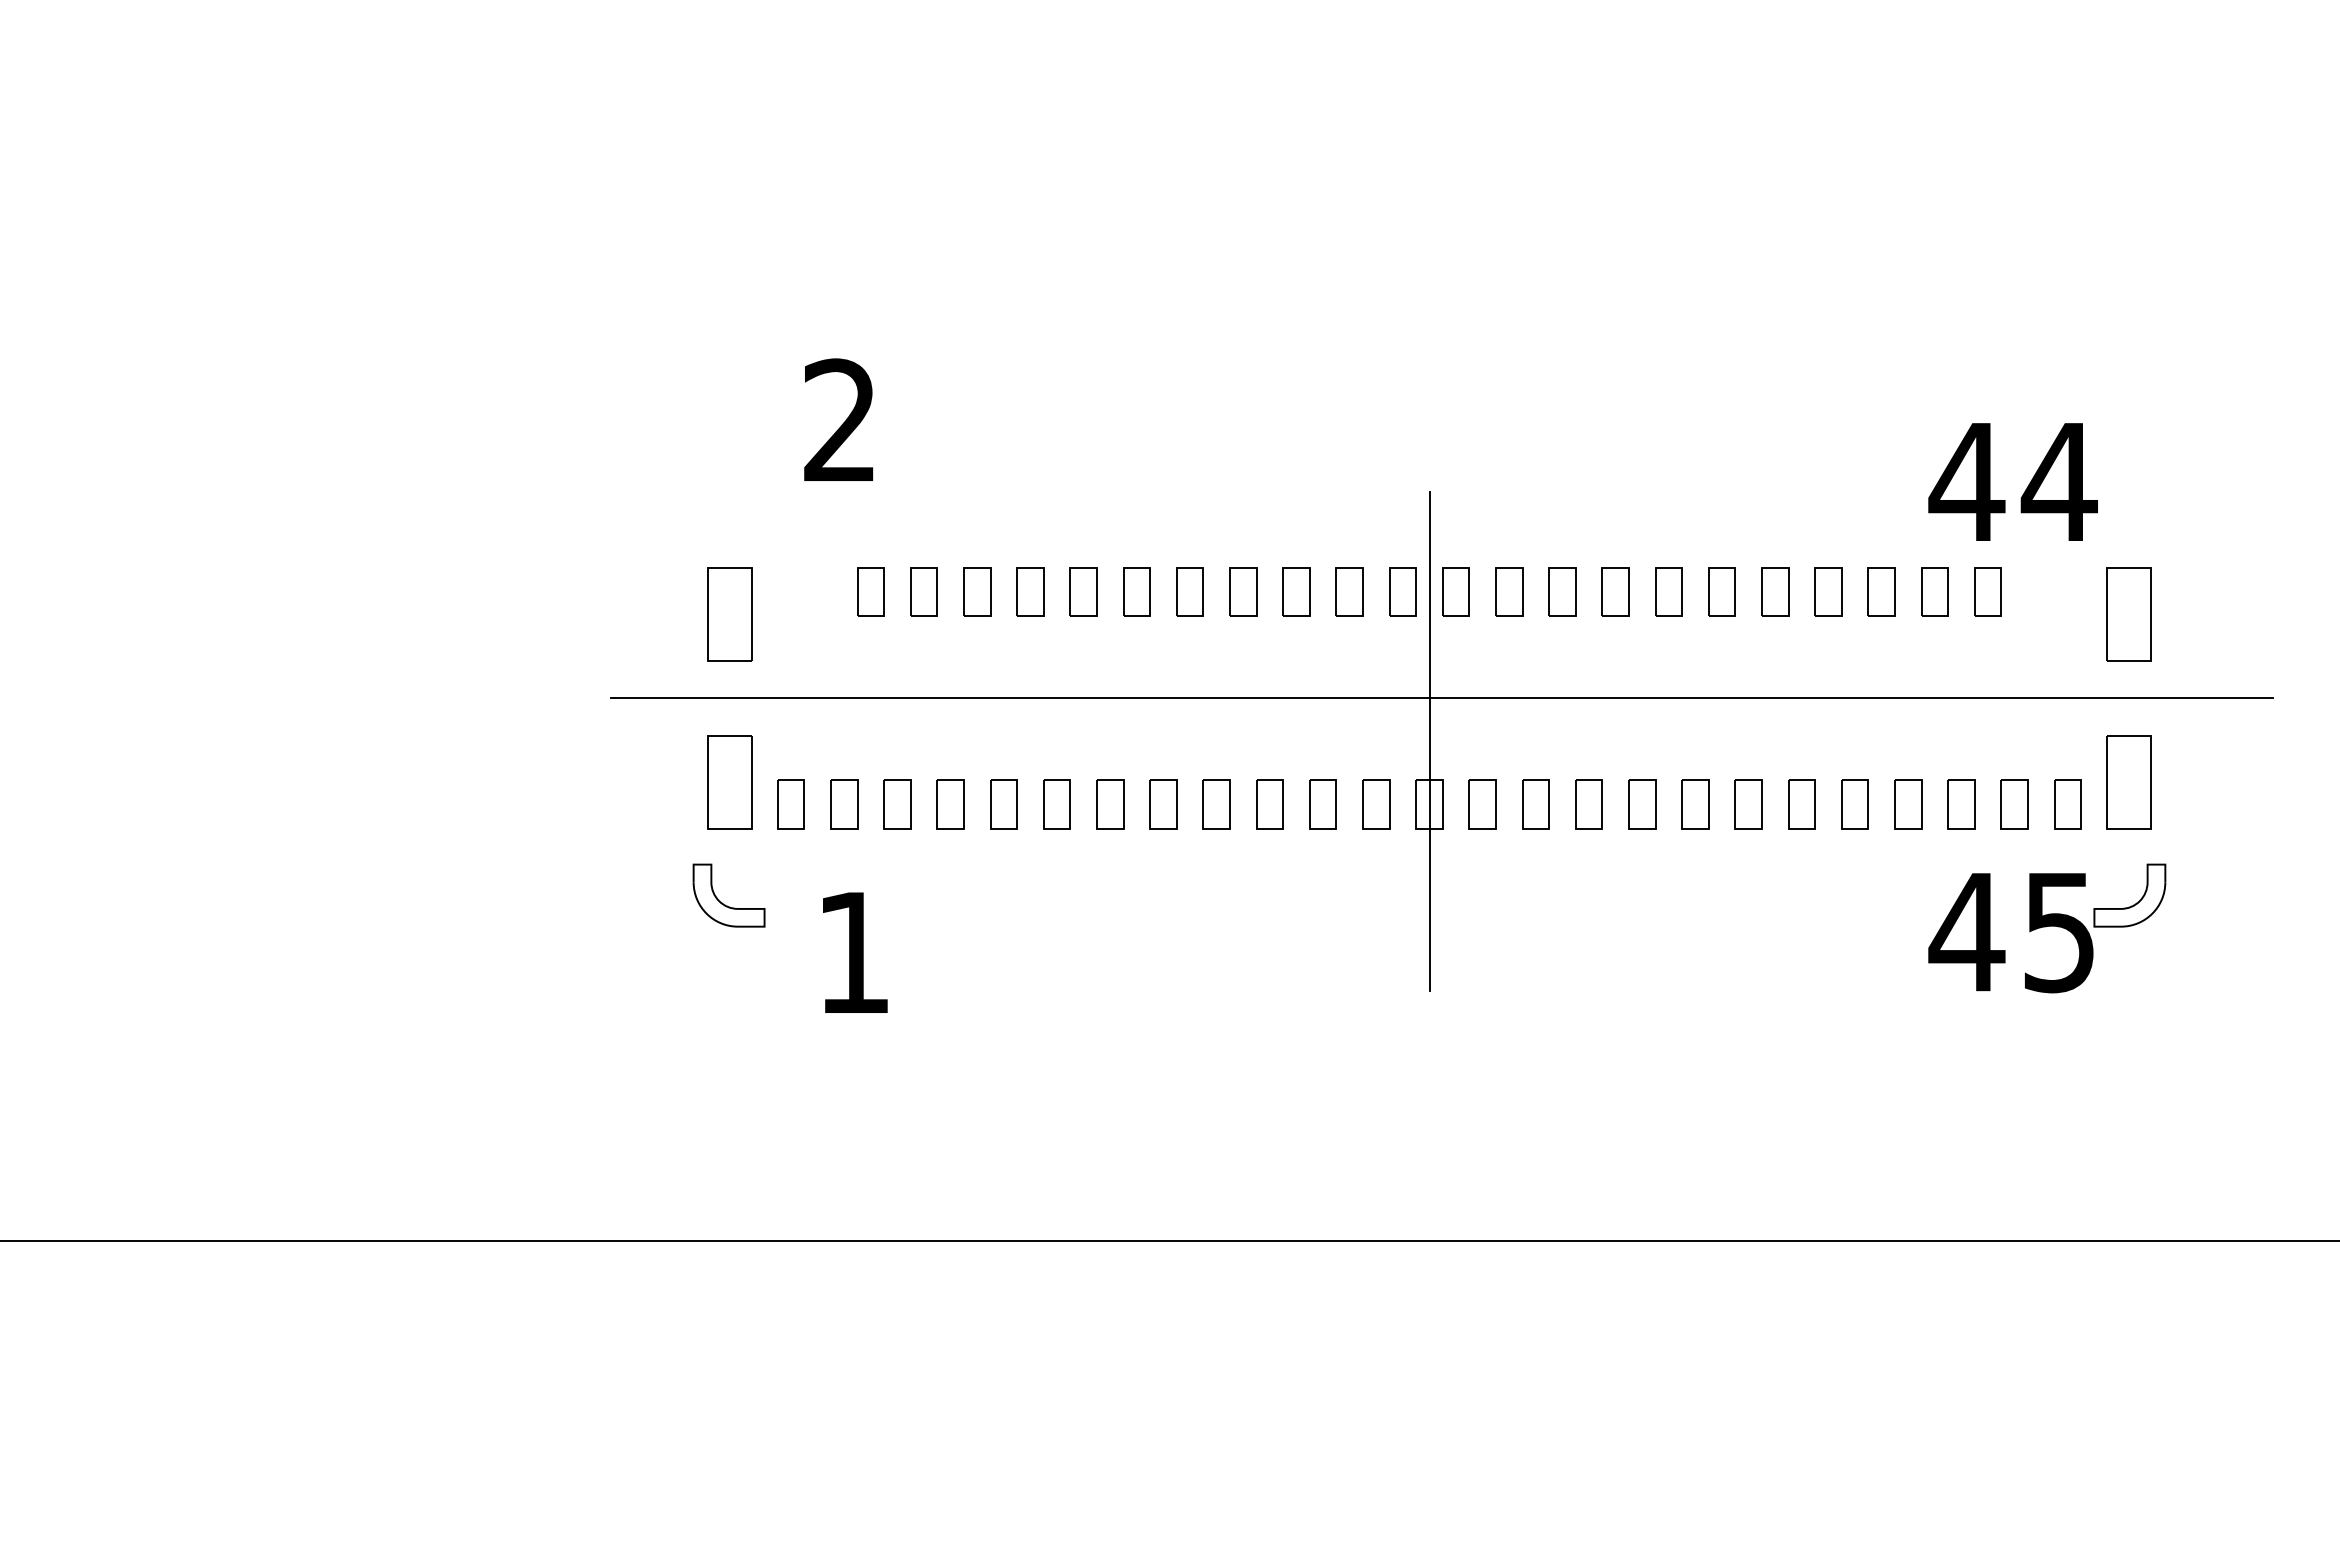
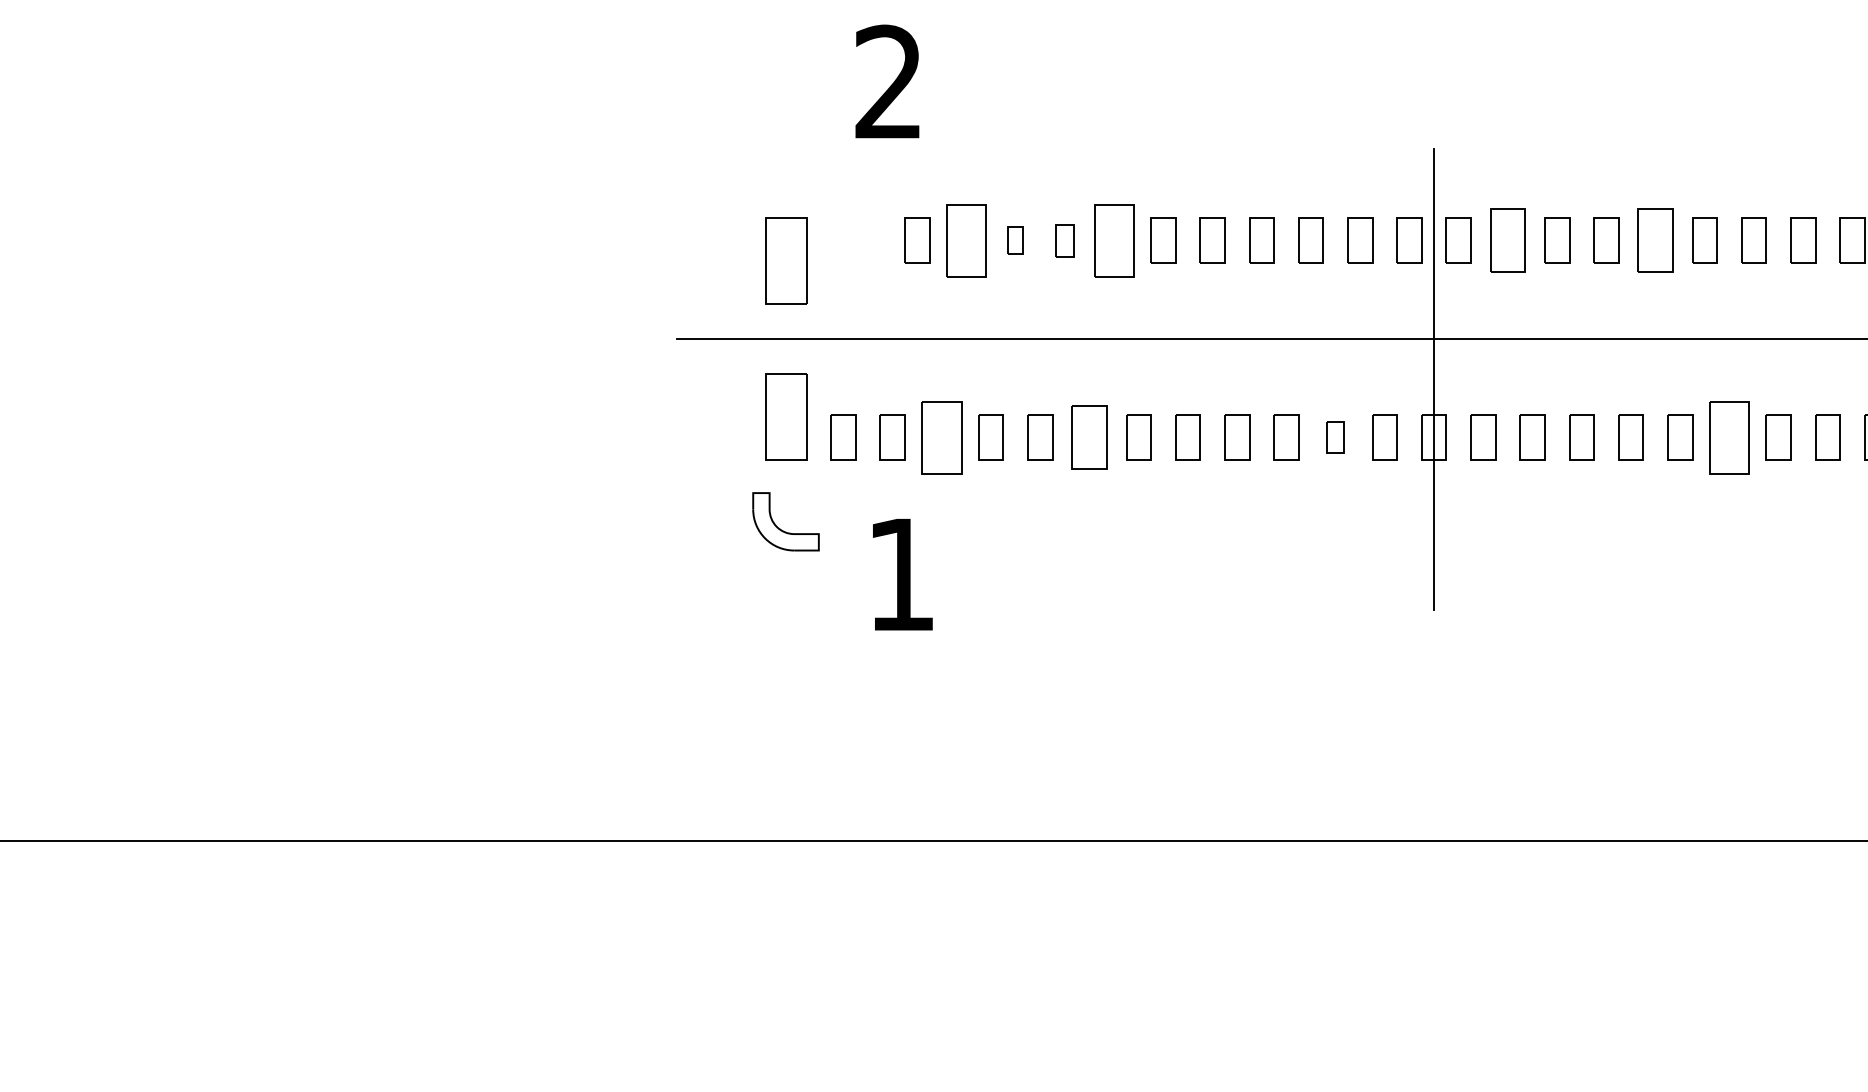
part: (923, 591) -> (965, 240), size x1.6
part: (977, 591) -> (1015, 240), size x0.6
part: (1030, 591) -> (1064, 240), size x0.7
part: (1083, 591) -> (1113, 240), size x1.6
part: (1509, 591) -> (1508, 240), size x1.4
part: (1668, 591) -> (1655, 240), size x1.4
part: (897, 804) -> (941, 437), size x1.6
part: (1056, 804) -> (1089, 437), size x1.4
part: (1322, 804) -> (1335, 437), size x0.7
part: (1748, 804) -> (1729, 437), size x1.6

